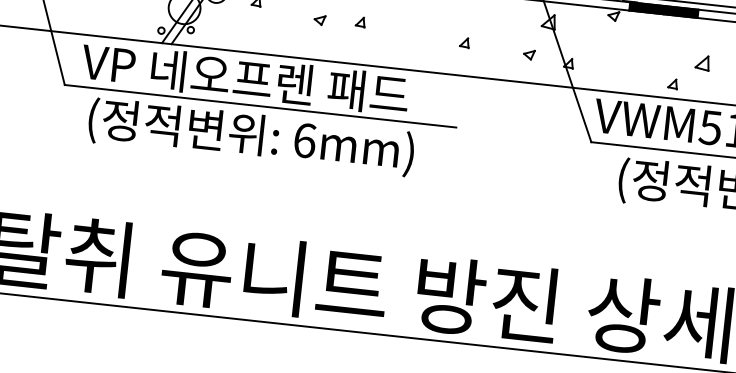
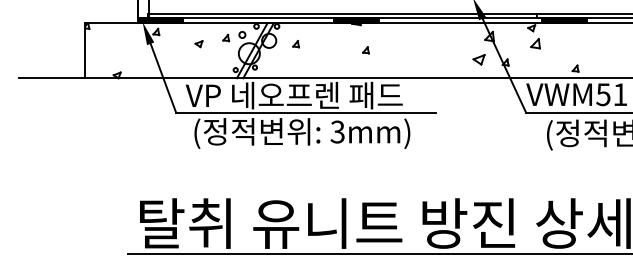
part: (319, 19) -> (338, 51), removed
part: (464, 42) -> (435, 56), removed
part: (528, 54) -> (478, 59), size x1.6
part: (702, 62) -> (535, 43), moved
text: (304, 139) -> (337, 131), 6mm) -> 3mm)

